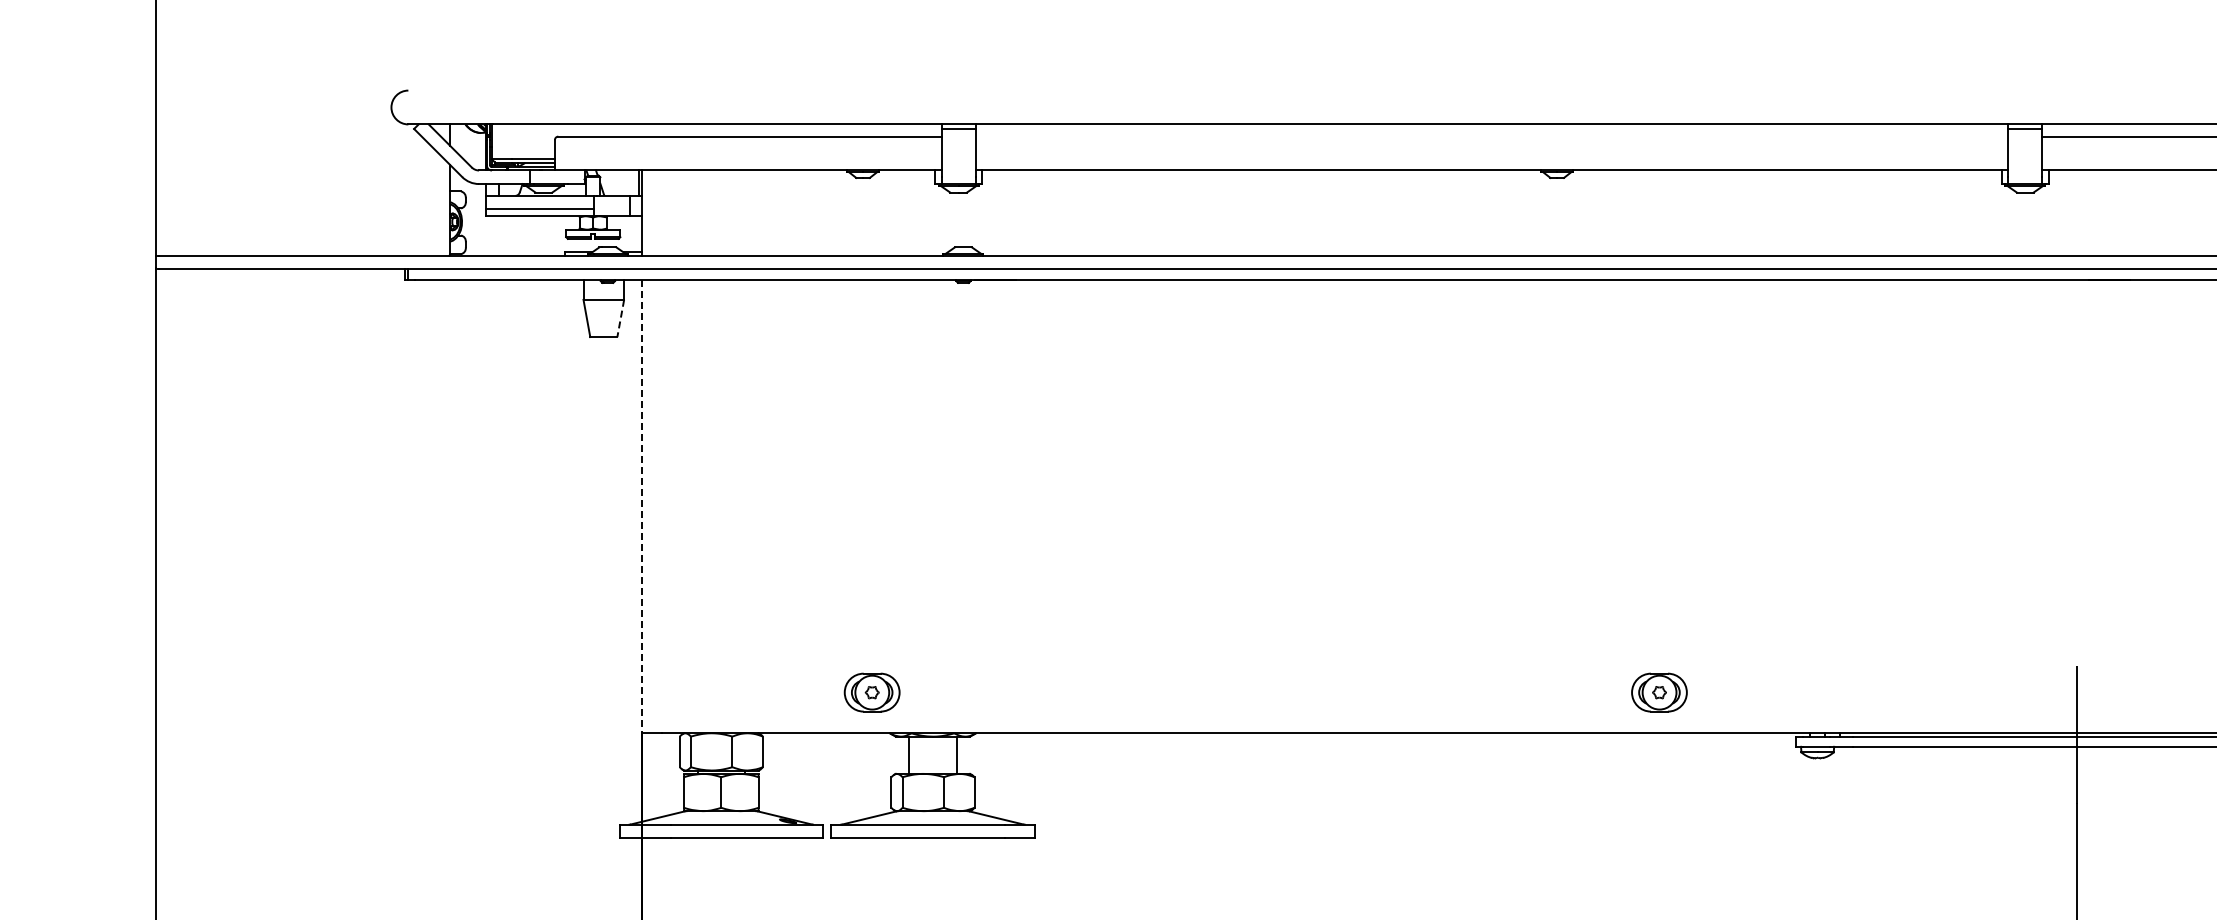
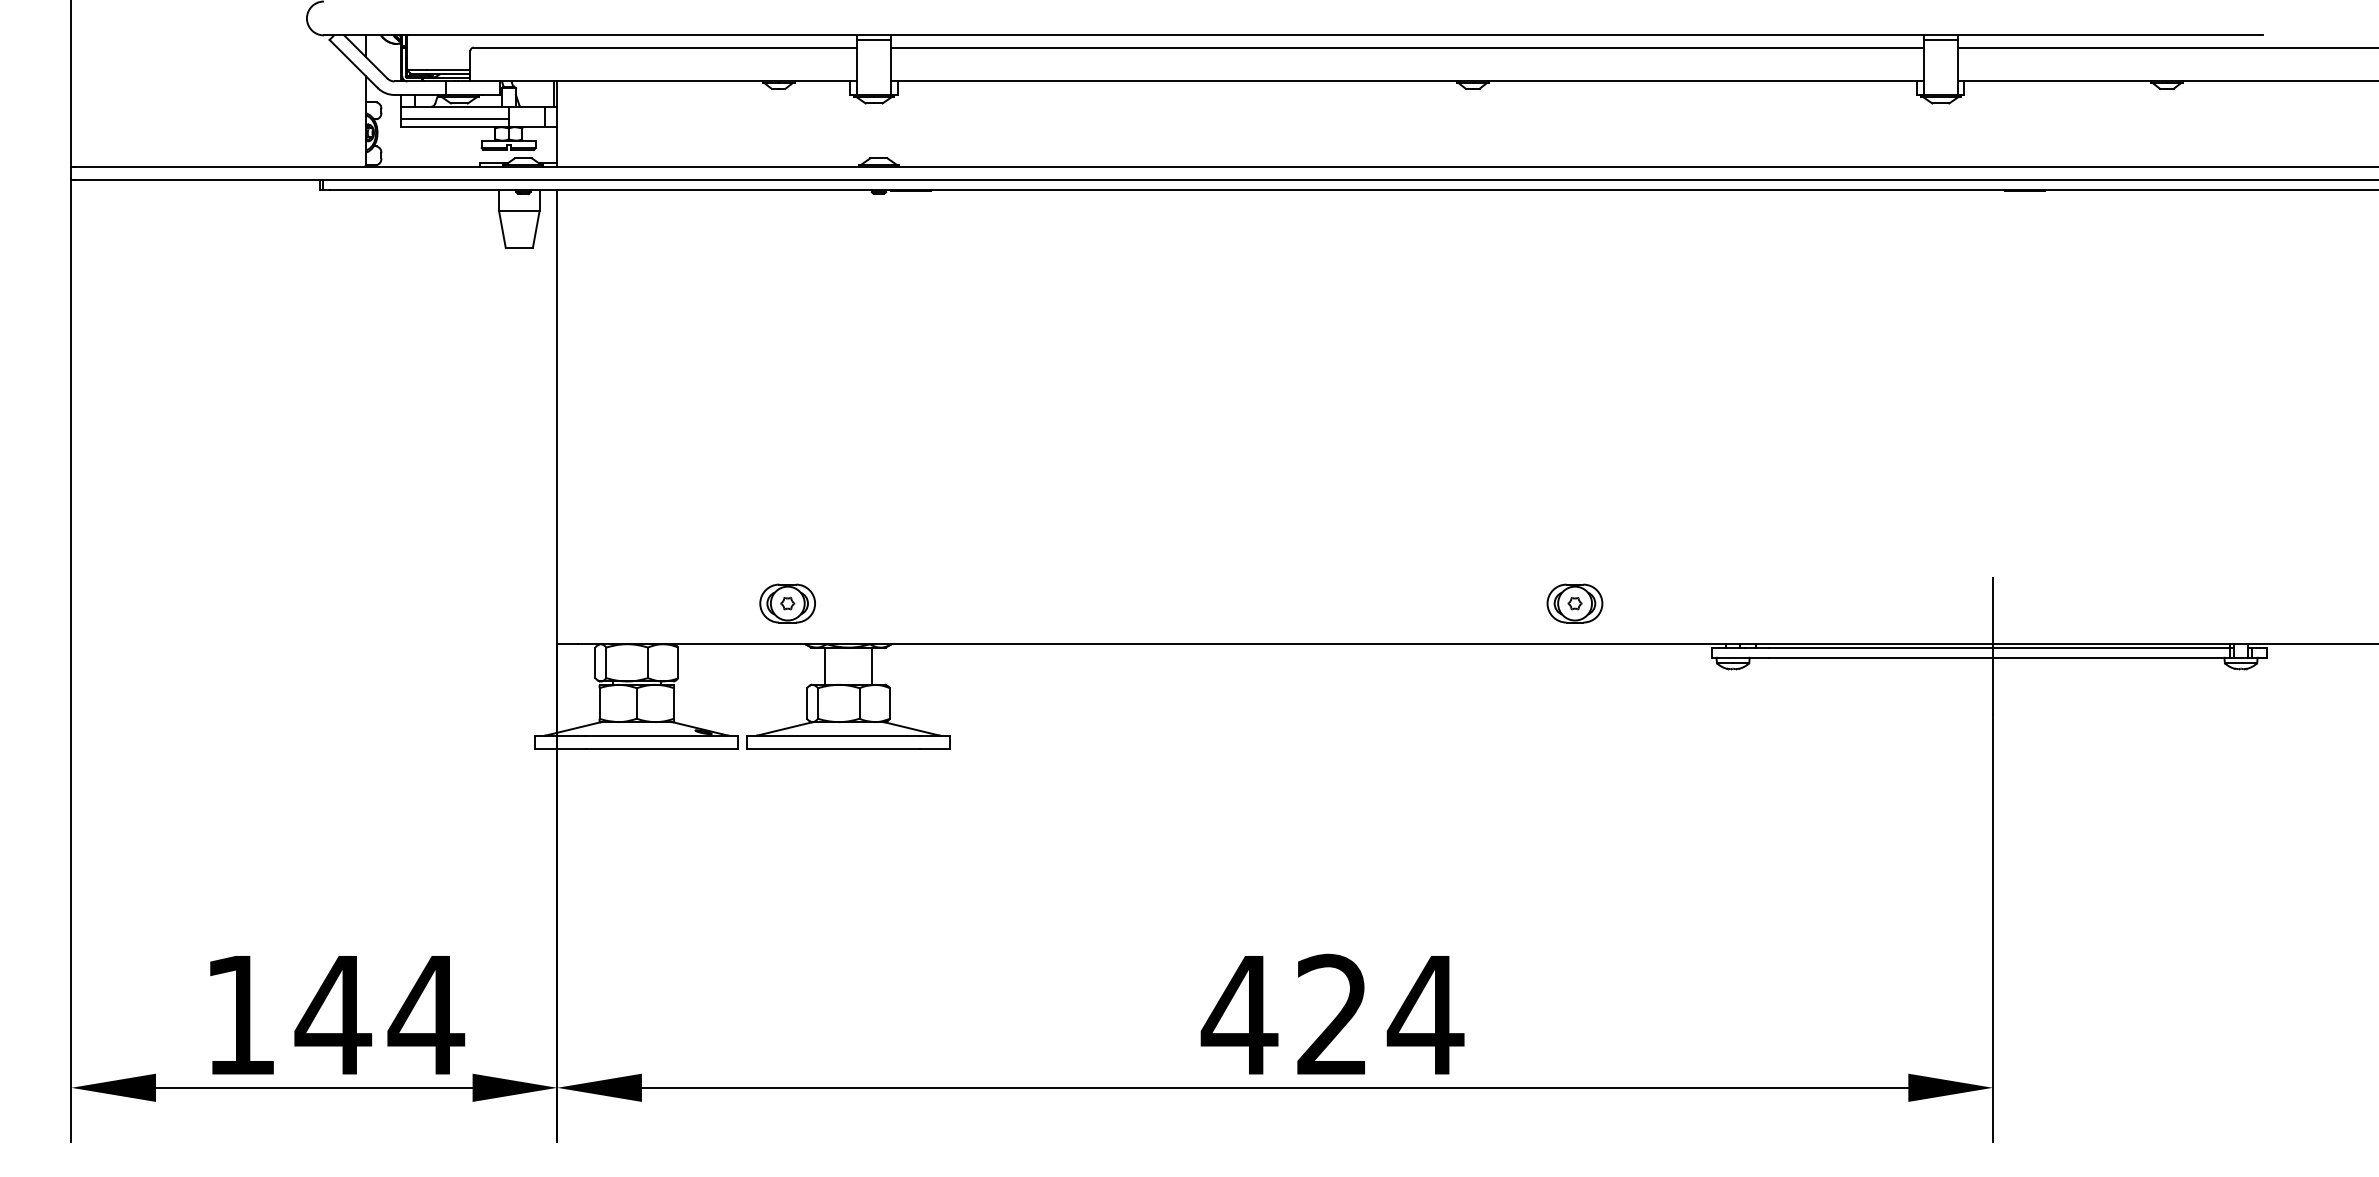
line: (1491, 136) -> (1407, 47), added
line: (620, 318) -> (536, 229), dashed -> solid
line: (641, 506) -> (557, 417), dashed -> solid

